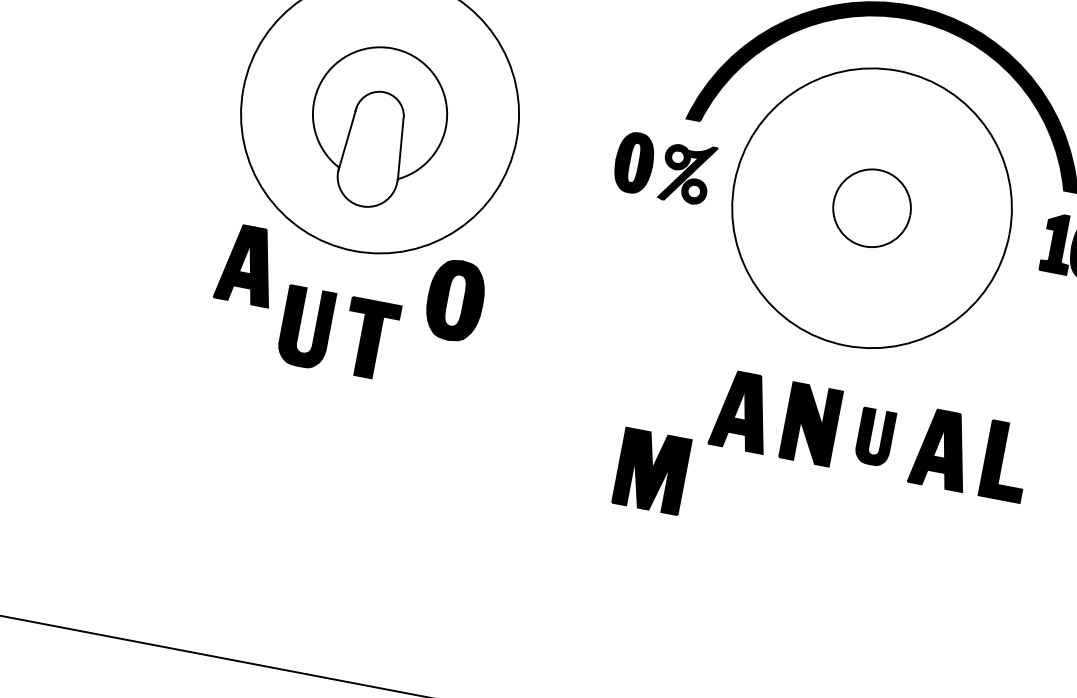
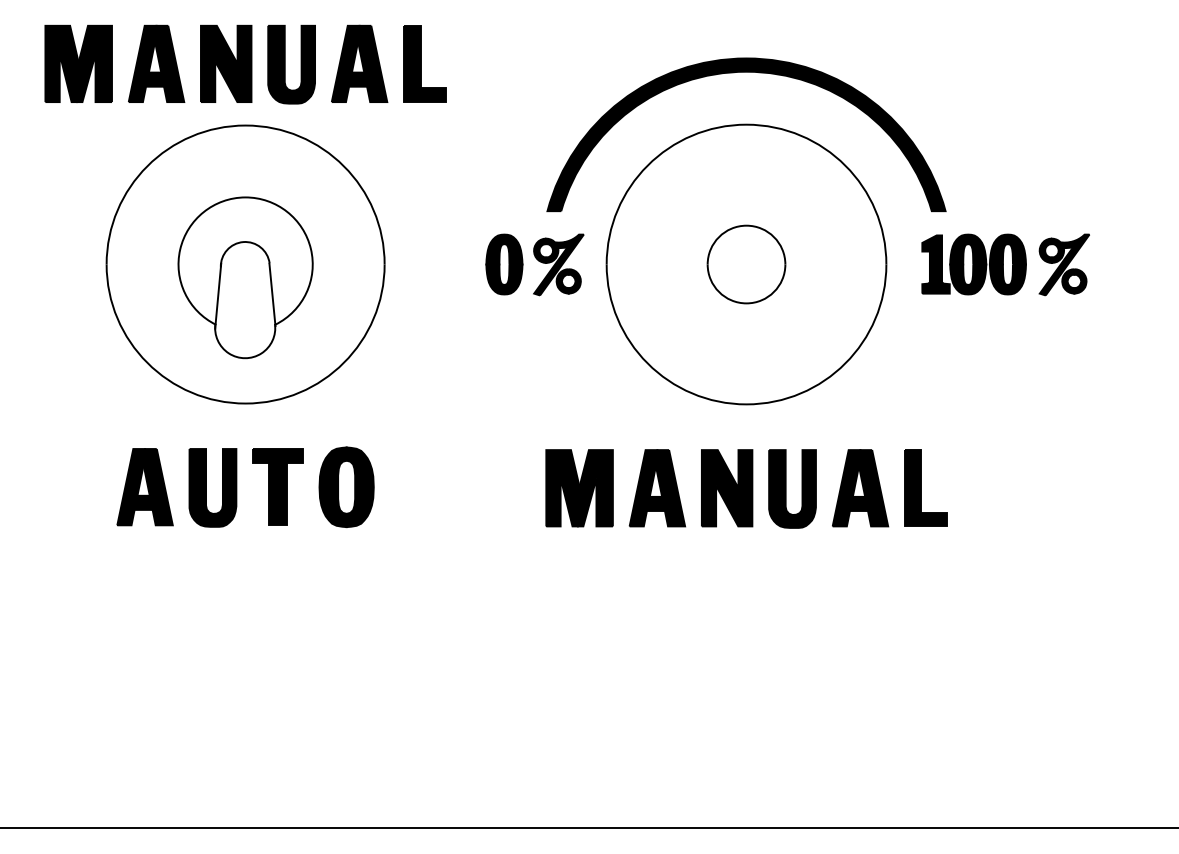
part: (247, 265) -> (144, 487), moved
part: (455, 300) -> (346, 487), moved
part: (875, 436) -> (792, 488), size x1.43
part: (651, 471) -> (579, 488), moved

